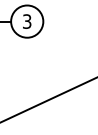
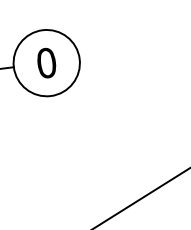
text: (26, 21) -> (45, 63), 3 -> 0

